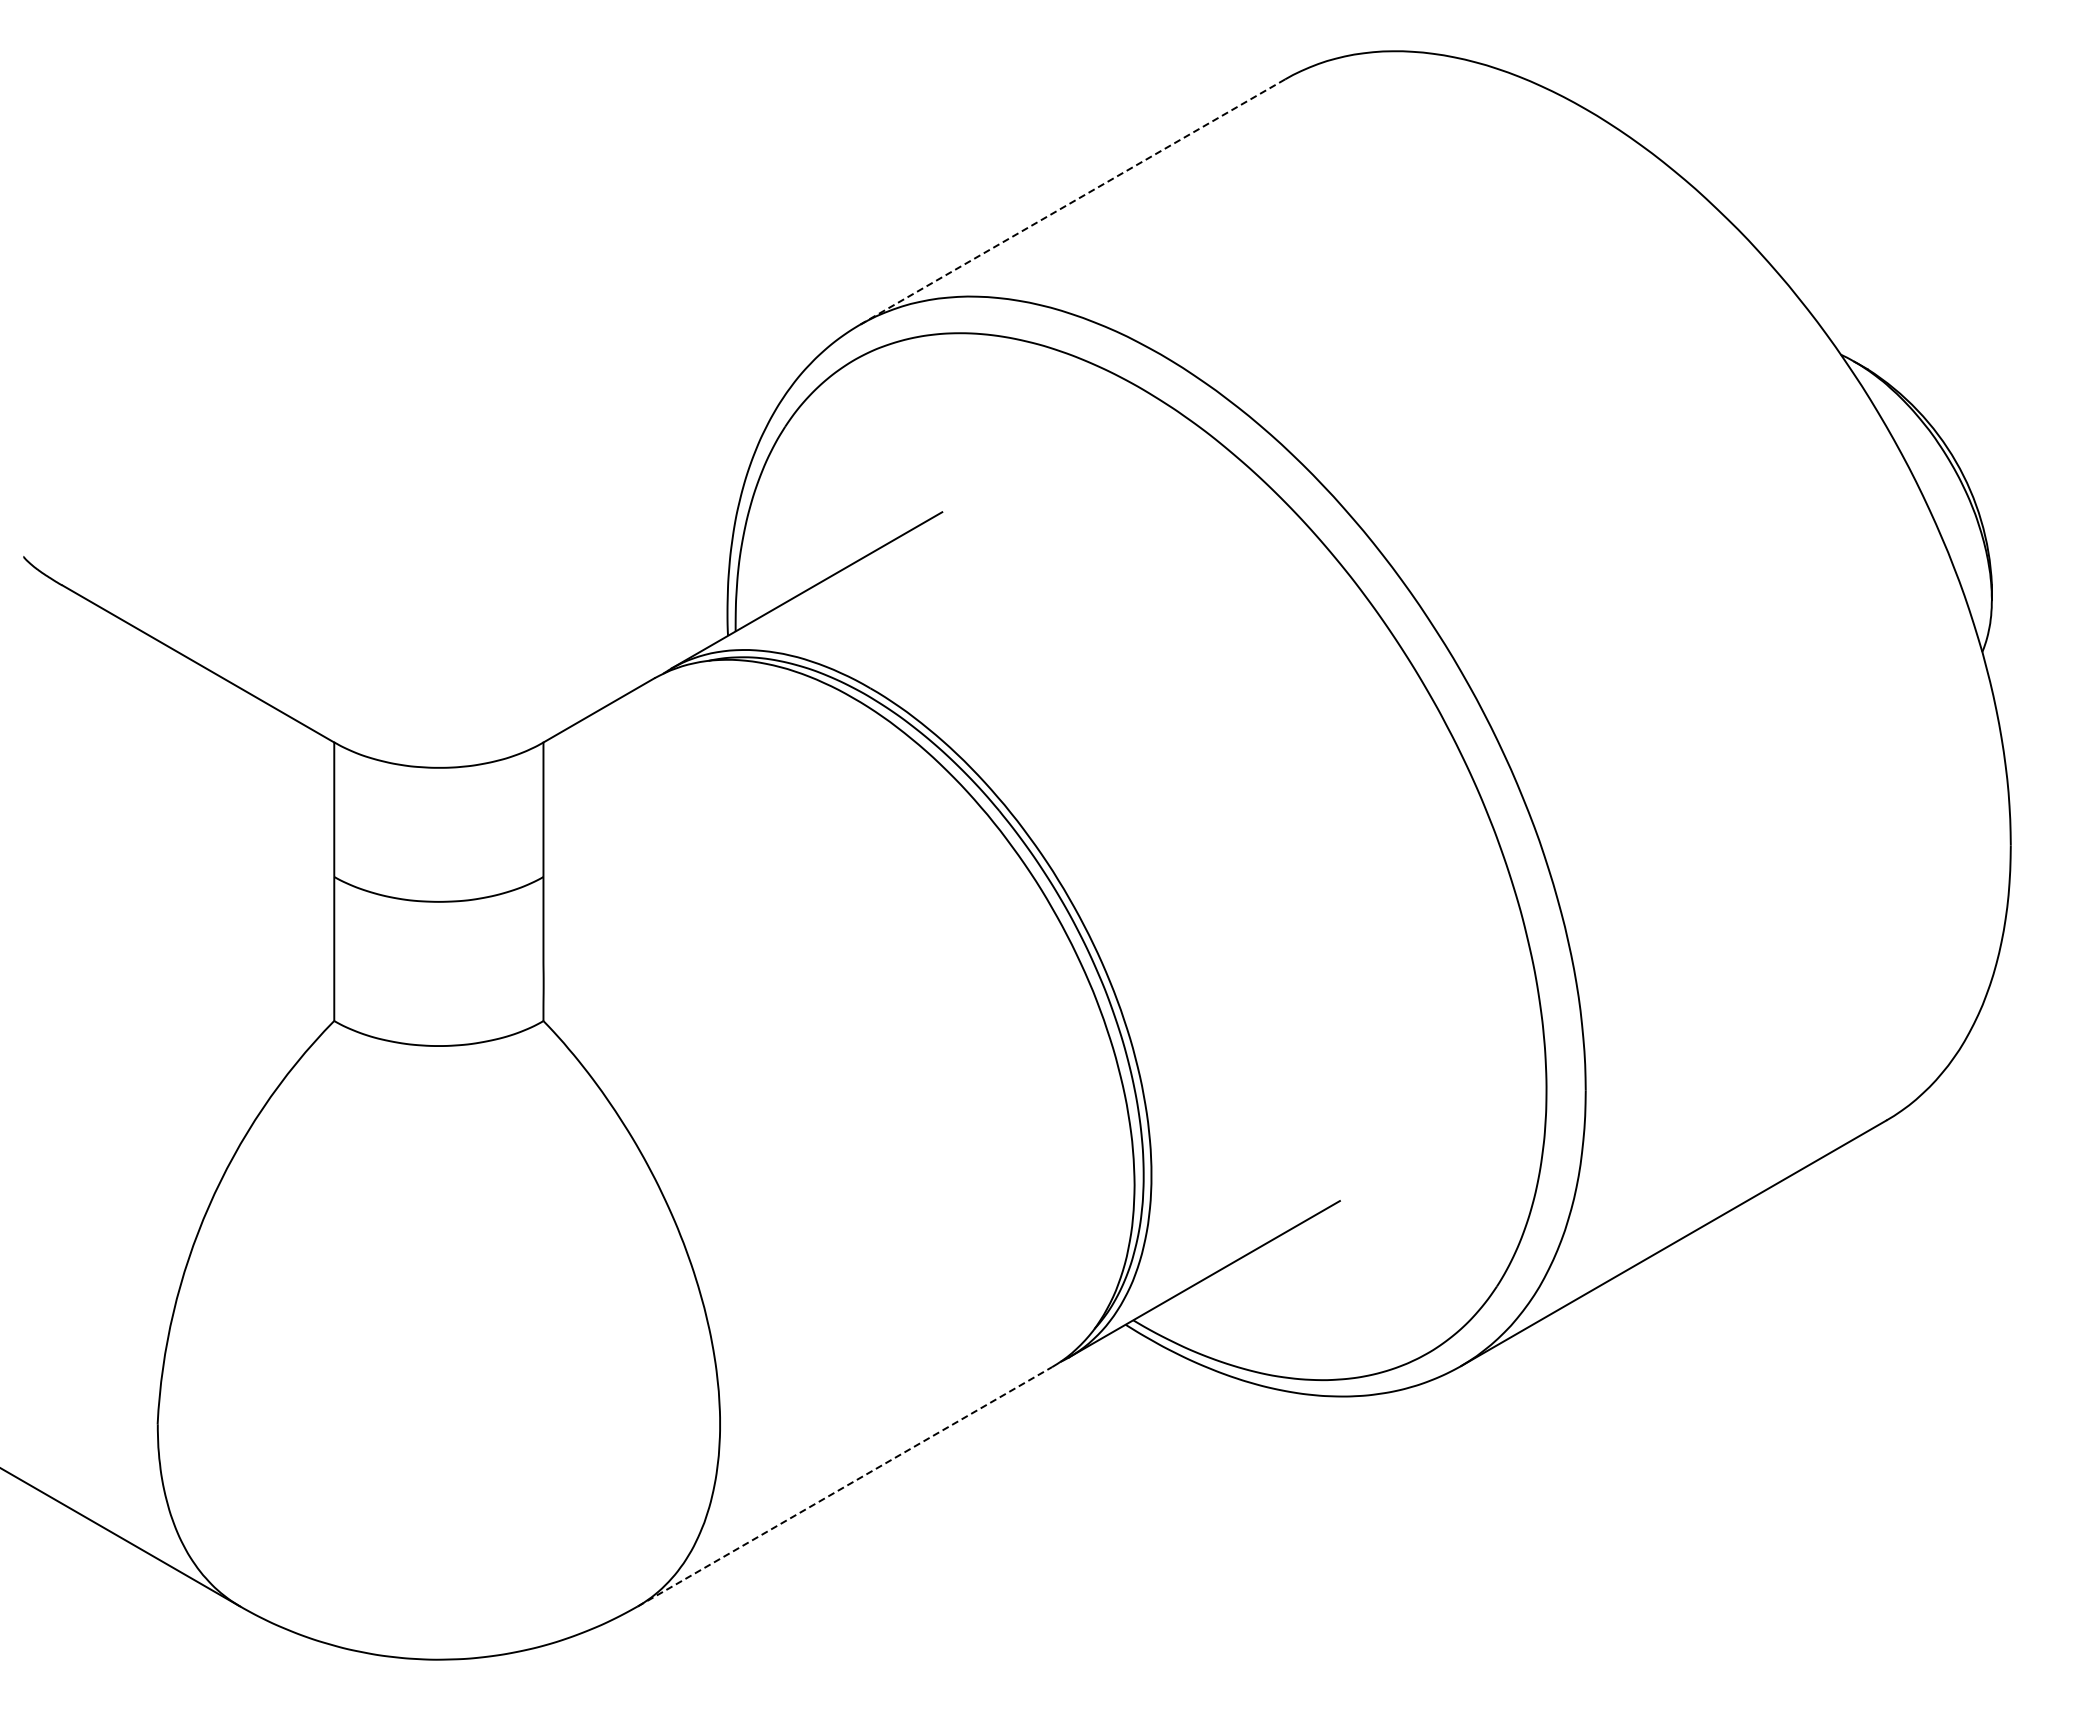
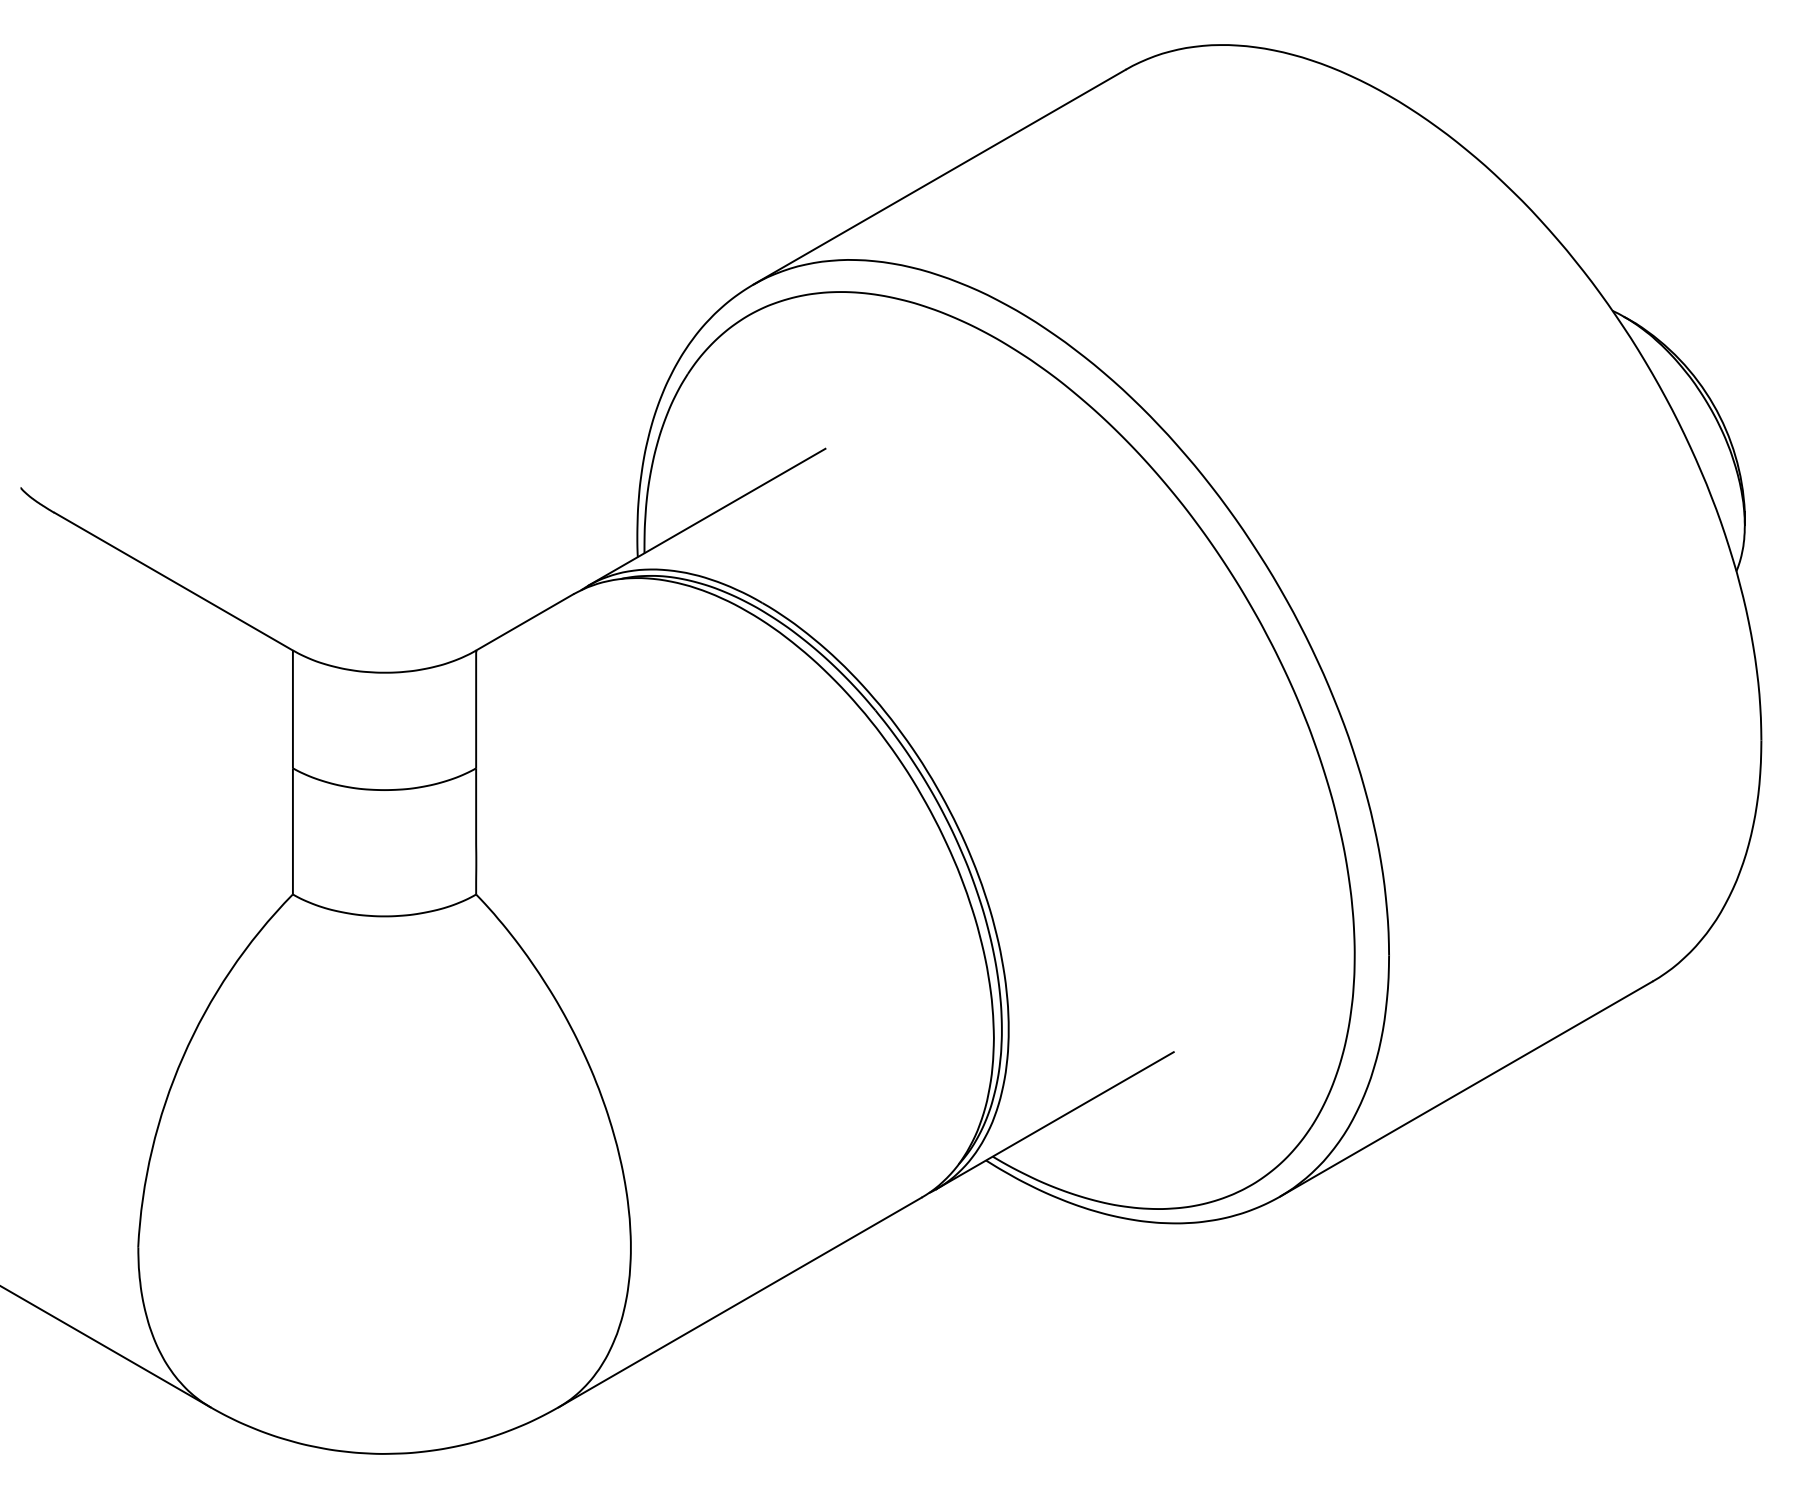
line: (1072, 202) -> (939, 177), dashed -> solid
line: (845, 1486) -> (740, 1302), dashed -> solid

